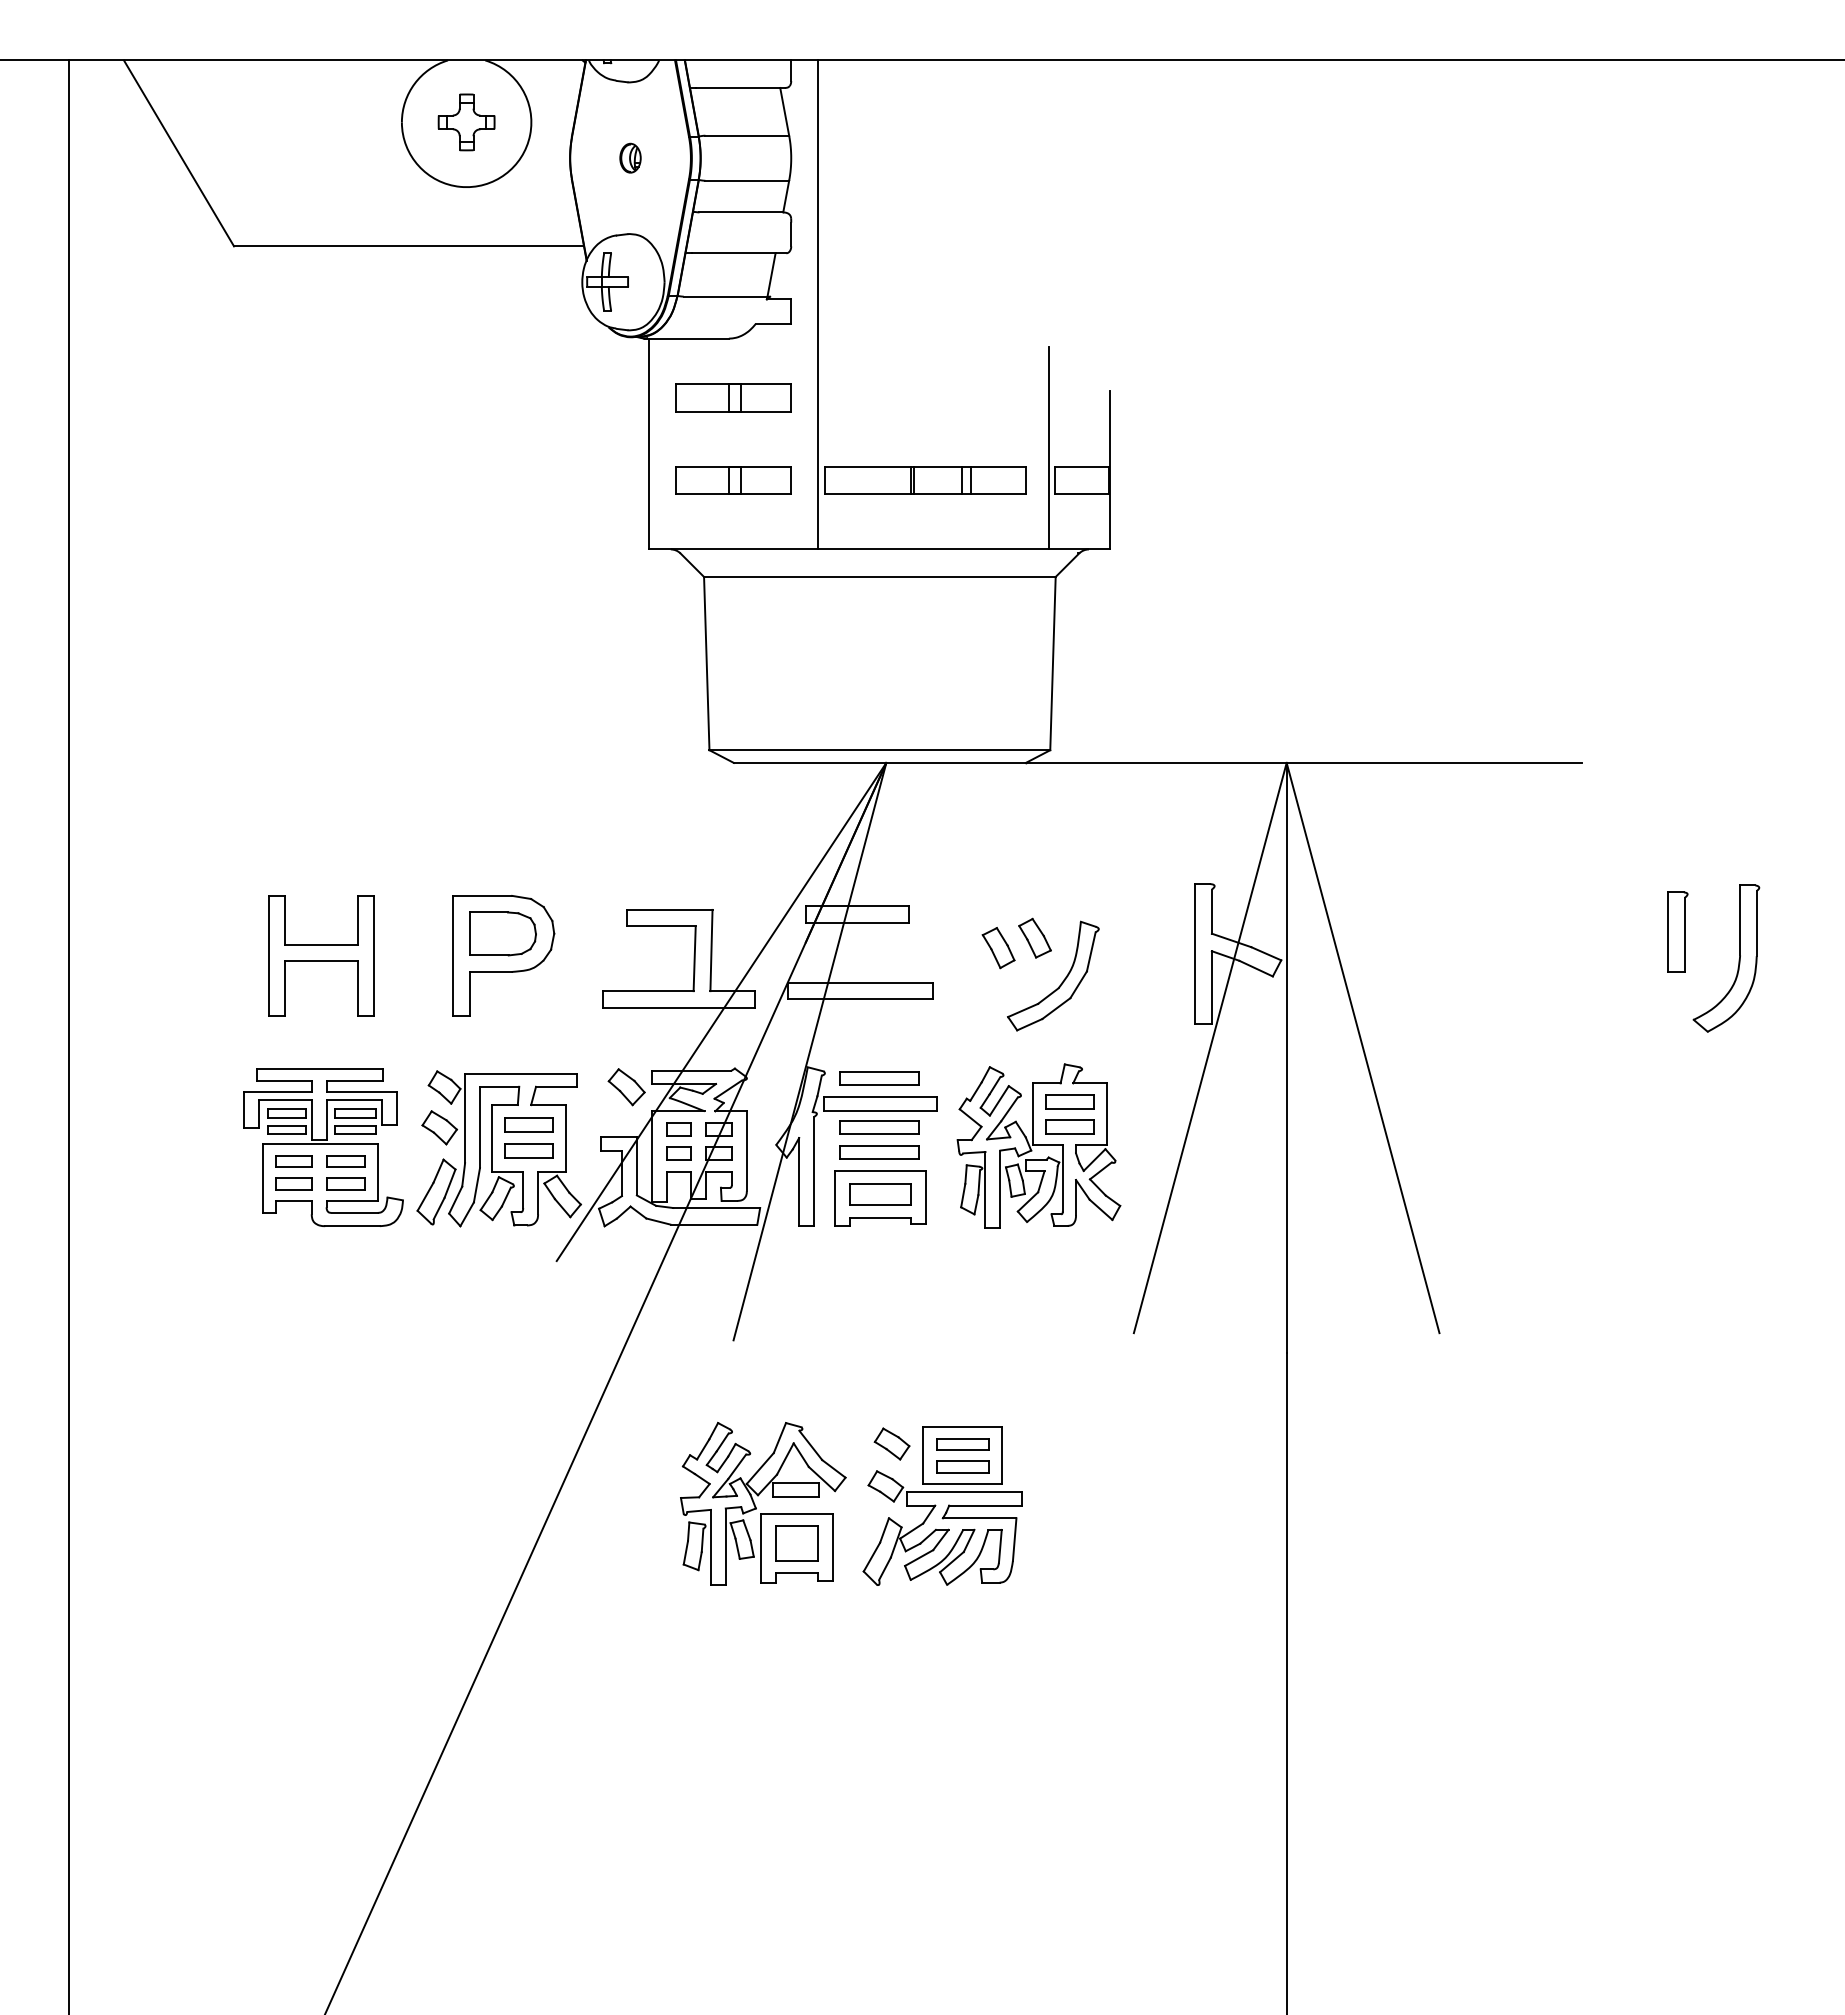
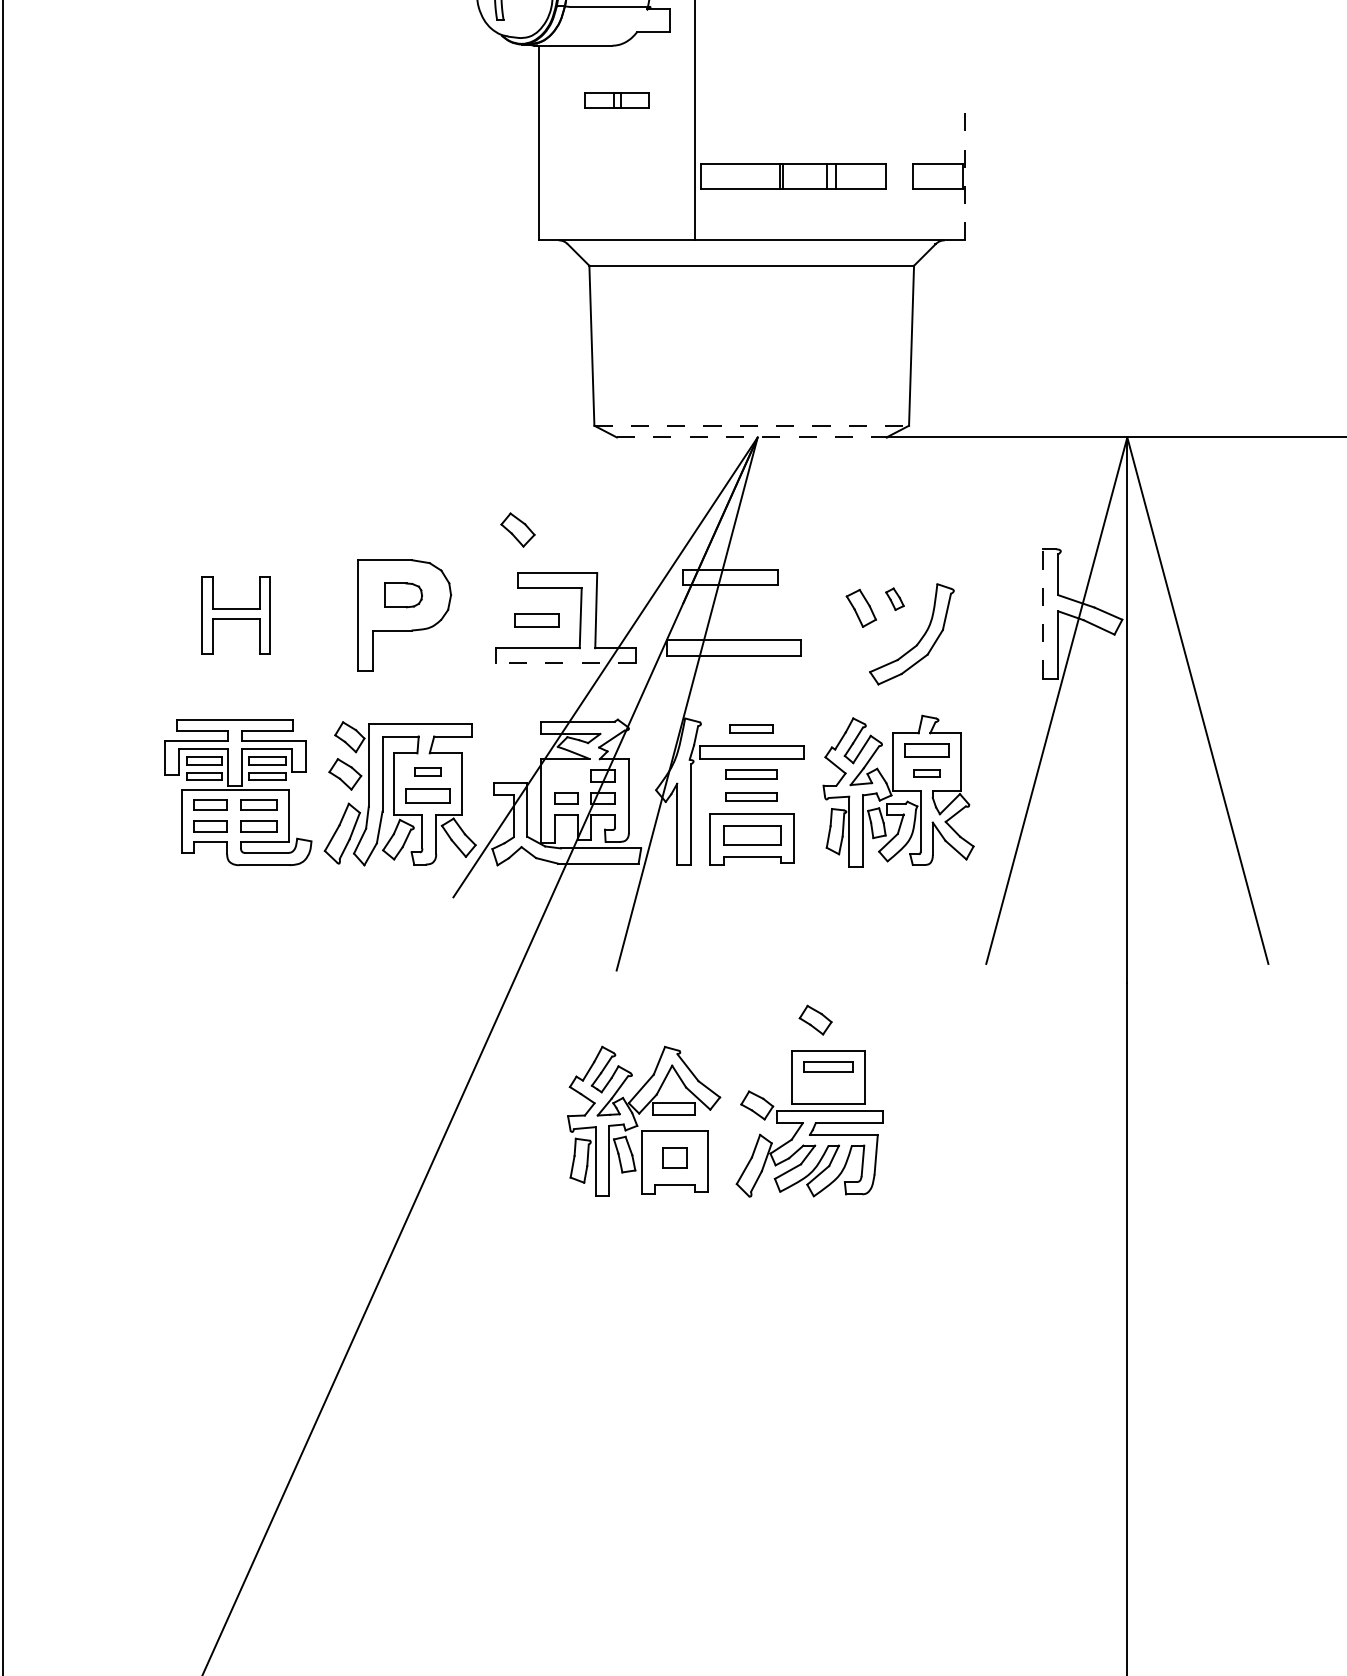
part: (733, 397) -> (616, 100), size x0.6
line: (1048, 448) -> (907, 147), removed
line: (1110, 470) -> (964, 167), solid -> dashed
part: (733, 480) -> (616, 176), removed
line: (880, 750) -> (752, 426), solid -> dashed
line: (879, 762) -> (751, 437), solid -> dashed
part: (502, 933) -> (403, 594), size x0.6
part: (1034, 937) -> (894, 598), size x0.6
line: (1195, 953) -> (1043, 613), solid -> dashed
part: (321, 955) -> (236, 615), size x0.7
part: (646, 960) -> (536, 619), added
line: (678, 1007) -> (565, 663), solid -> dashed
part: (879, 1078) -> (751, 728), size x0.6
part: (626, 1087) -> (517, 530), moved
part: (528, 1124) -> (427, 771), size x0.6
part: (1069, 1126) -> (926, 773), size x0.6
part: (879, 1127) -> (751, 774), size x0.7
part: (678, 1129) -> (565, 775), removed
part: (879, 1152) -> (751, 797), size x0.7
part: (891, 1443) -> (815, 1019), moved
part: (962, 1466) -> (828, 1087), removed
part: (796, 1543) -> (674, 1158), size x0.6

